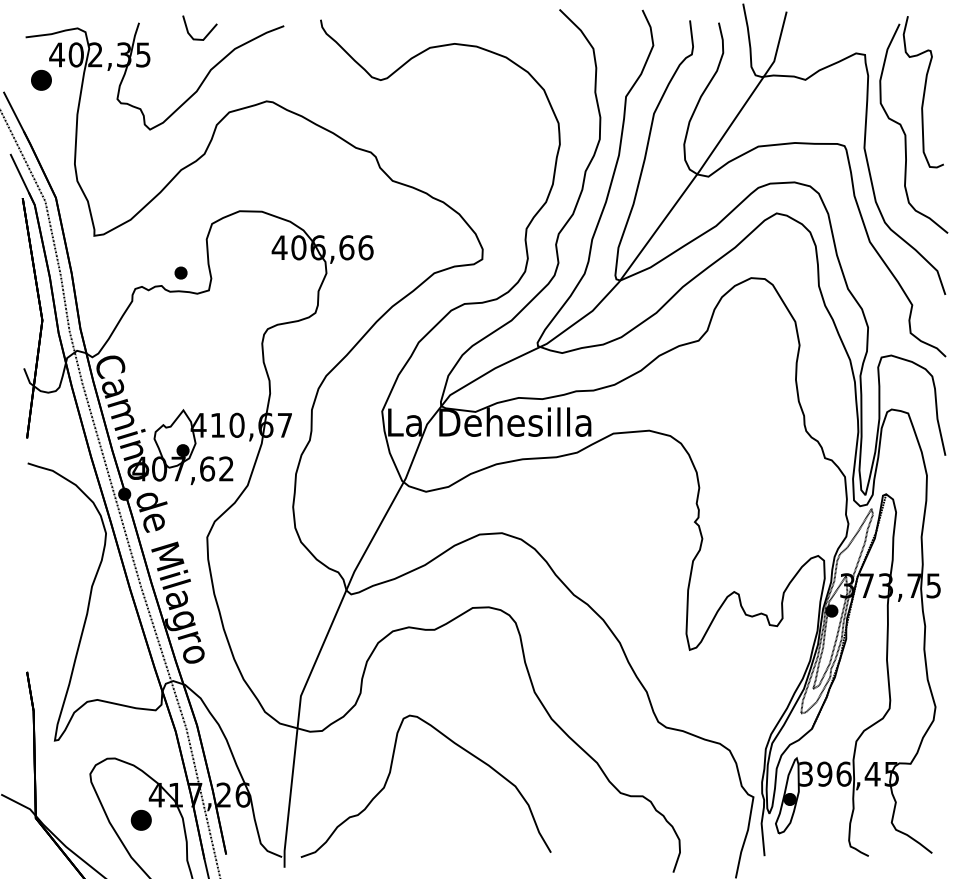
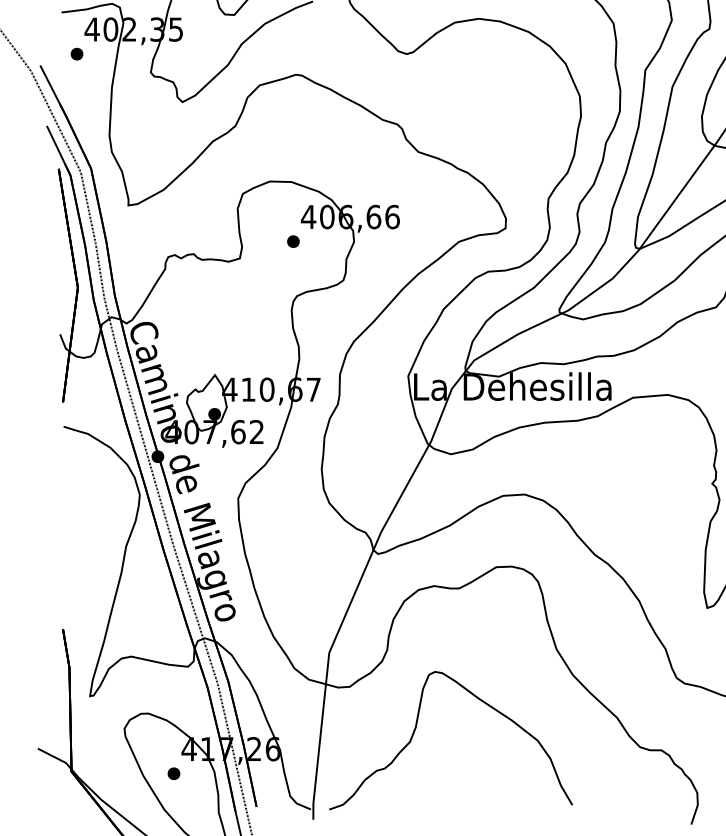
part: (41, 79) -> (77, 53), size x0.62
part: (180, 272) -> (292, 241), moved
part: (140, 820) -> (173, 773), size x0.62

